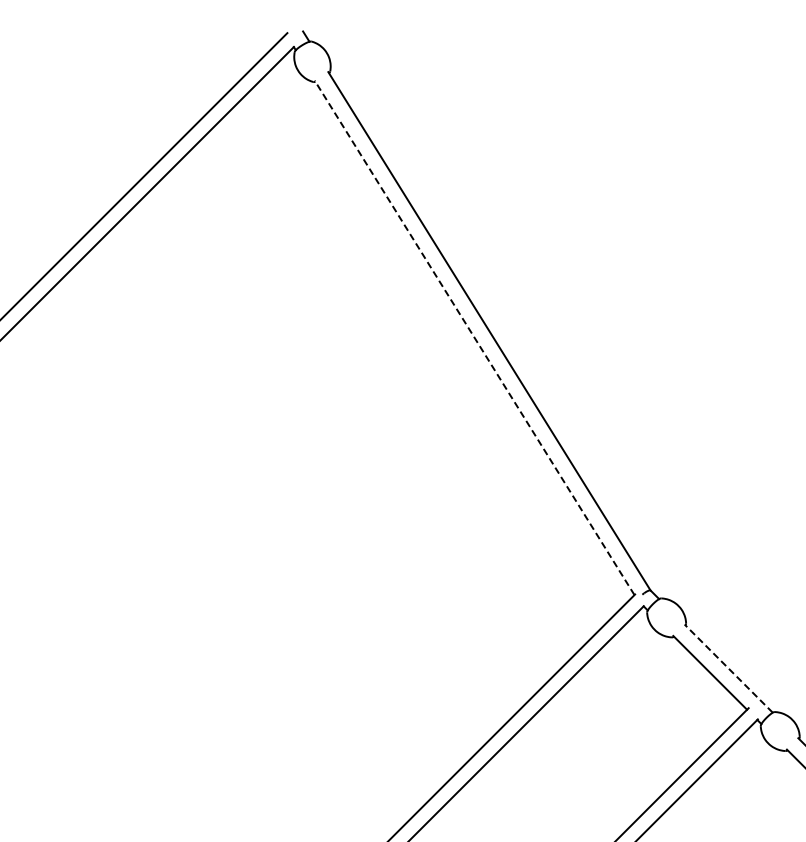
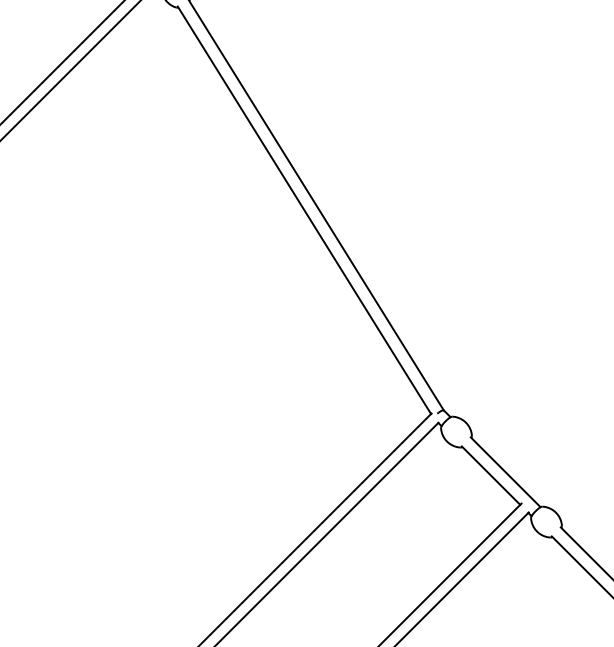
line: (474, 337) -> (304, 210), dashed -> solid
line: (728, 668) -> (505, 472), dashed -> solid

